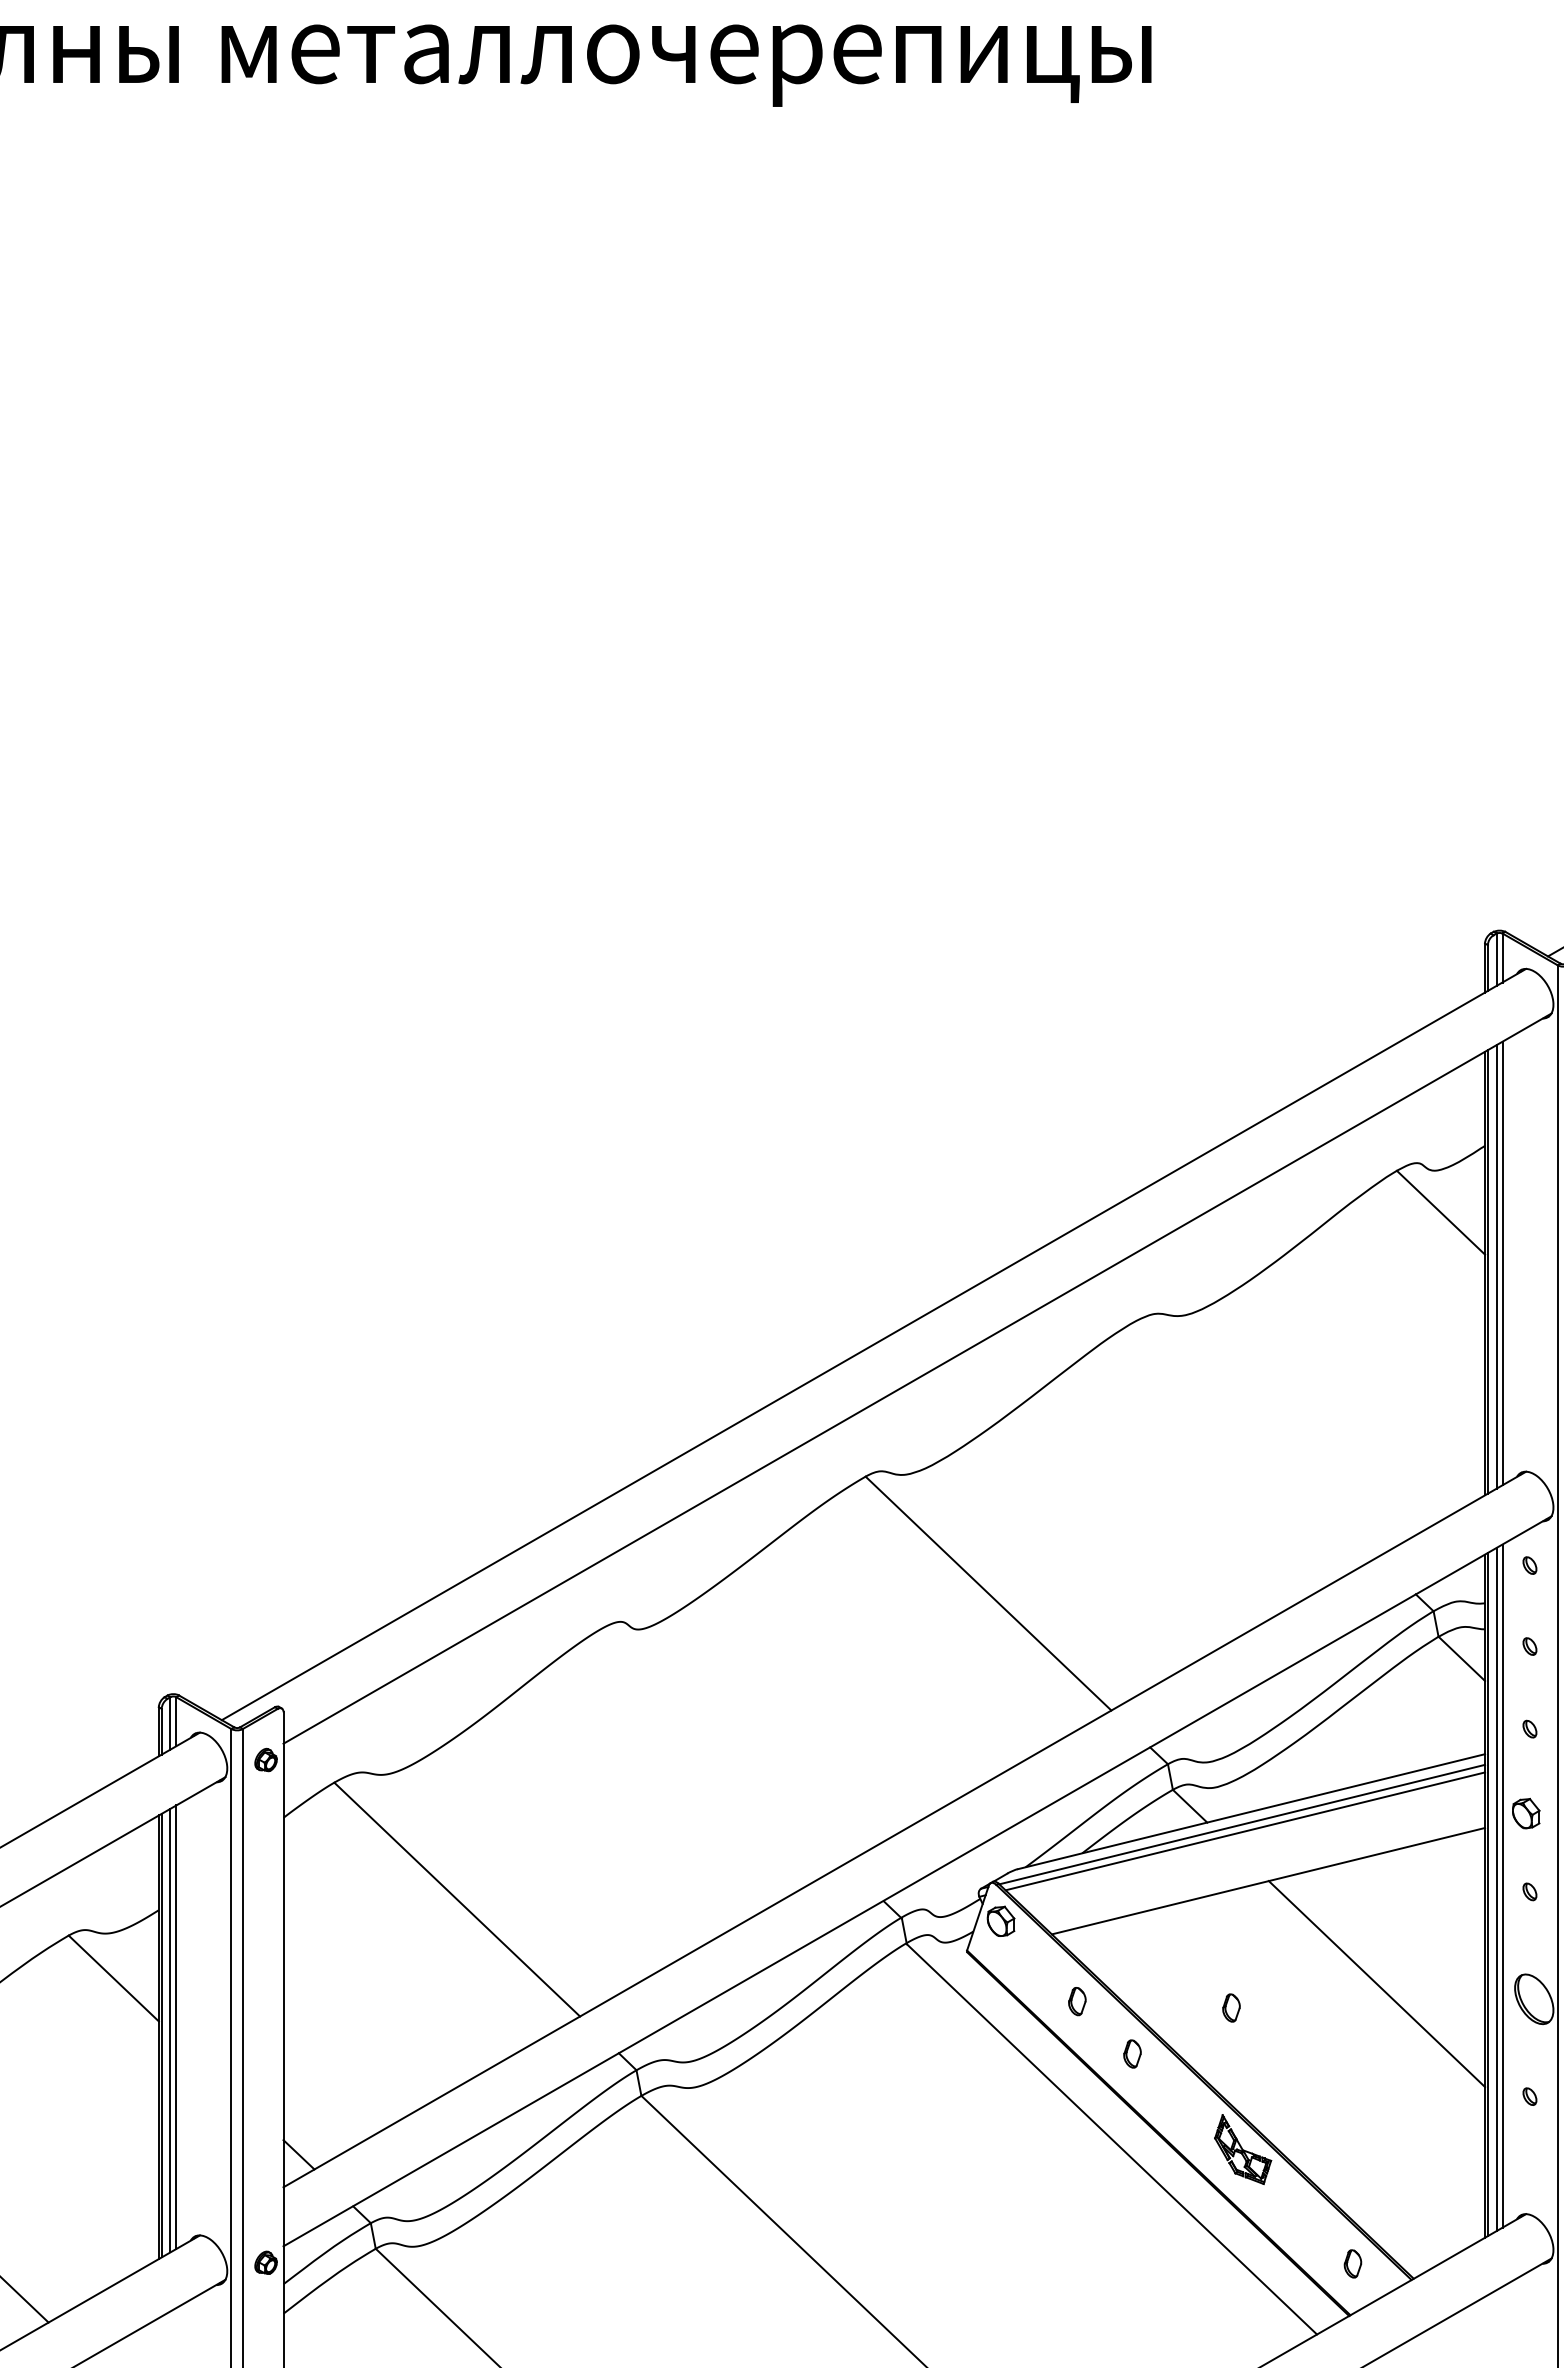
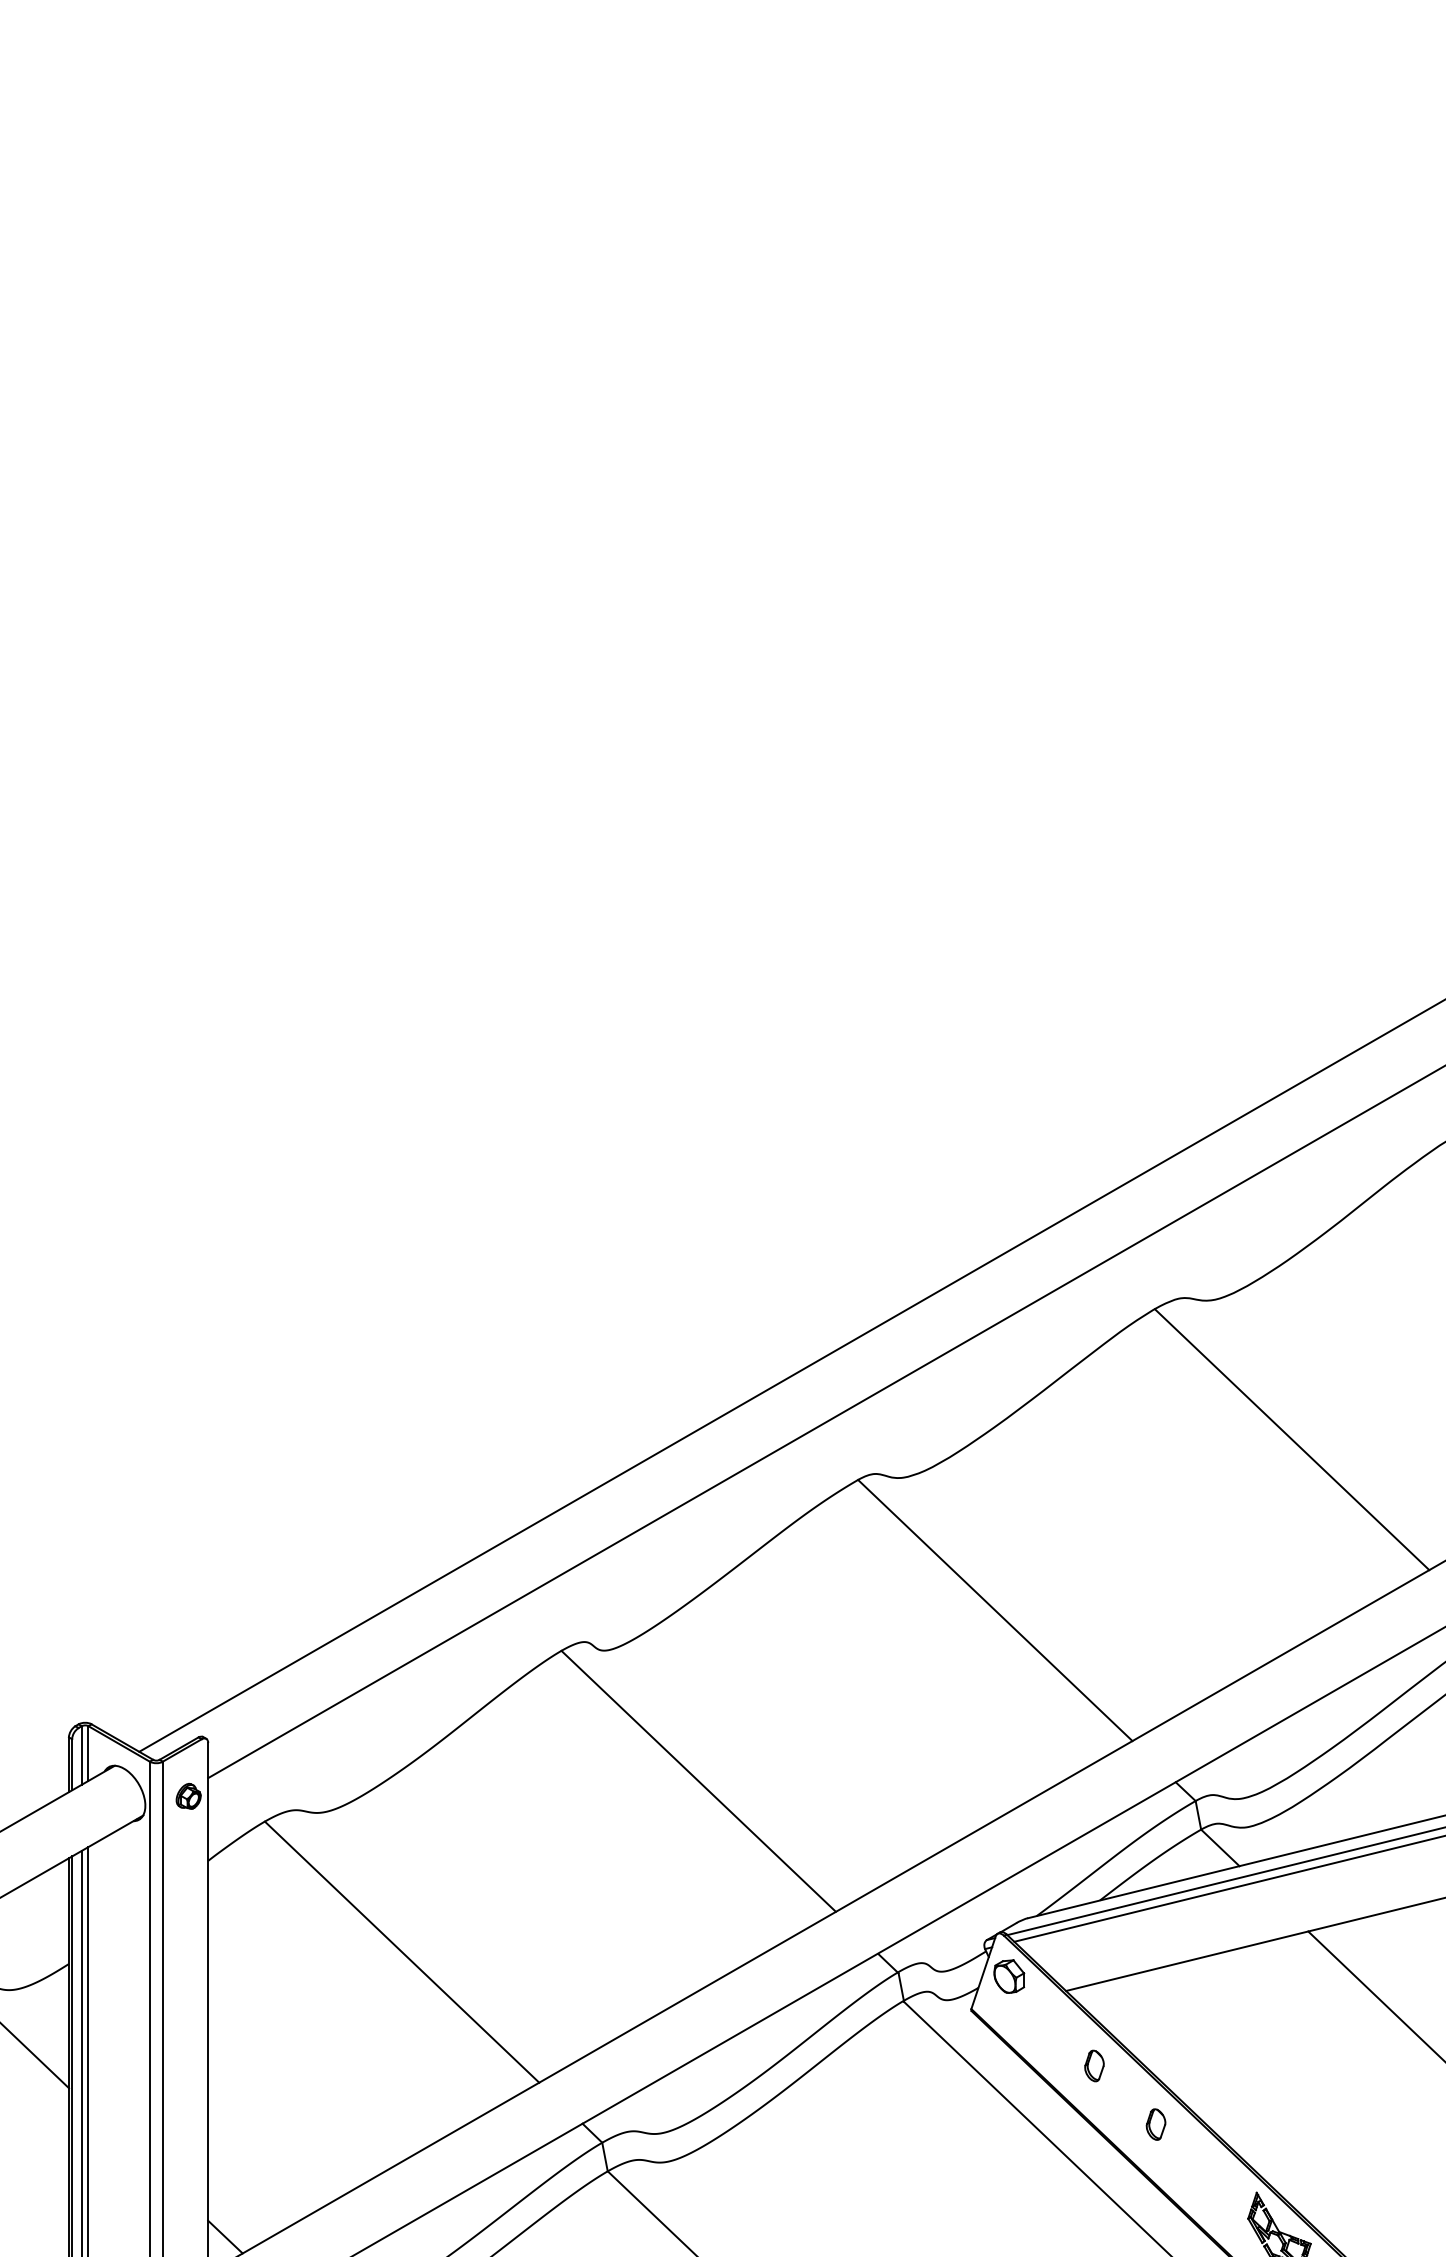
line: (1254, 1440) -> (1292, 1439), added
line: (722, 1746) -> (698, 1781), added
part: (1231, 2007) -> (1266, 2072), removed

